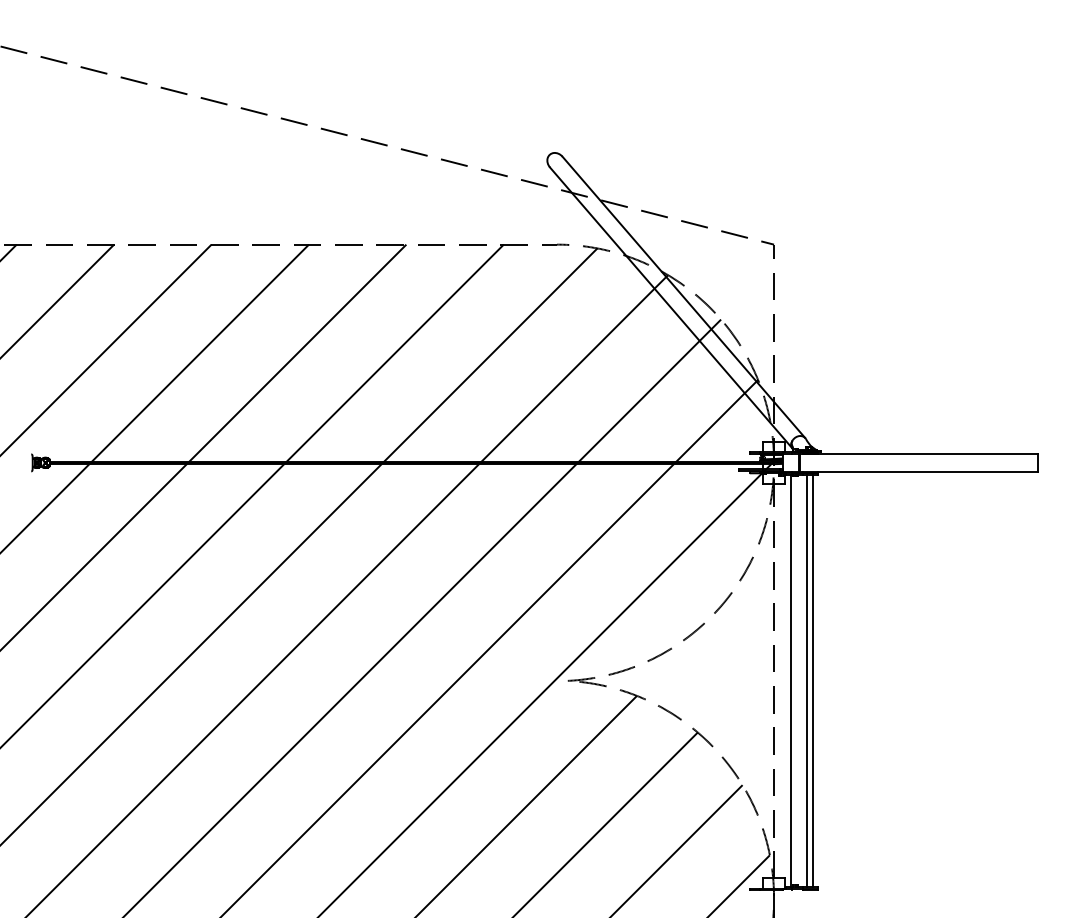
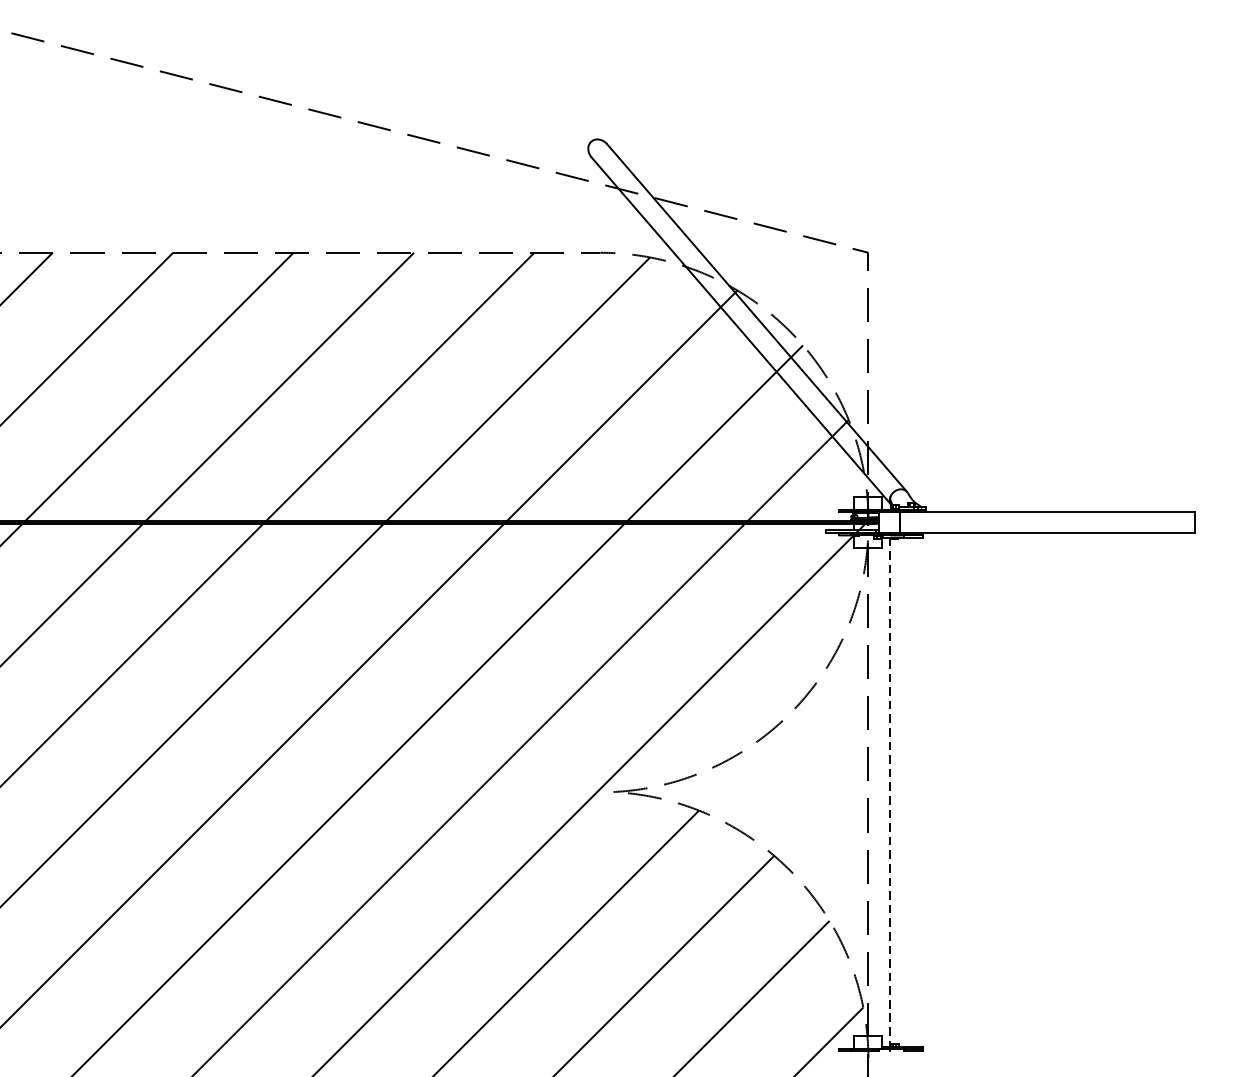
line: (791, 680) -> (890, 791), solid -> dashed
line: (807, 680) -> (909, 791), removed
line: (813, 680) -> (917, 791), removed

